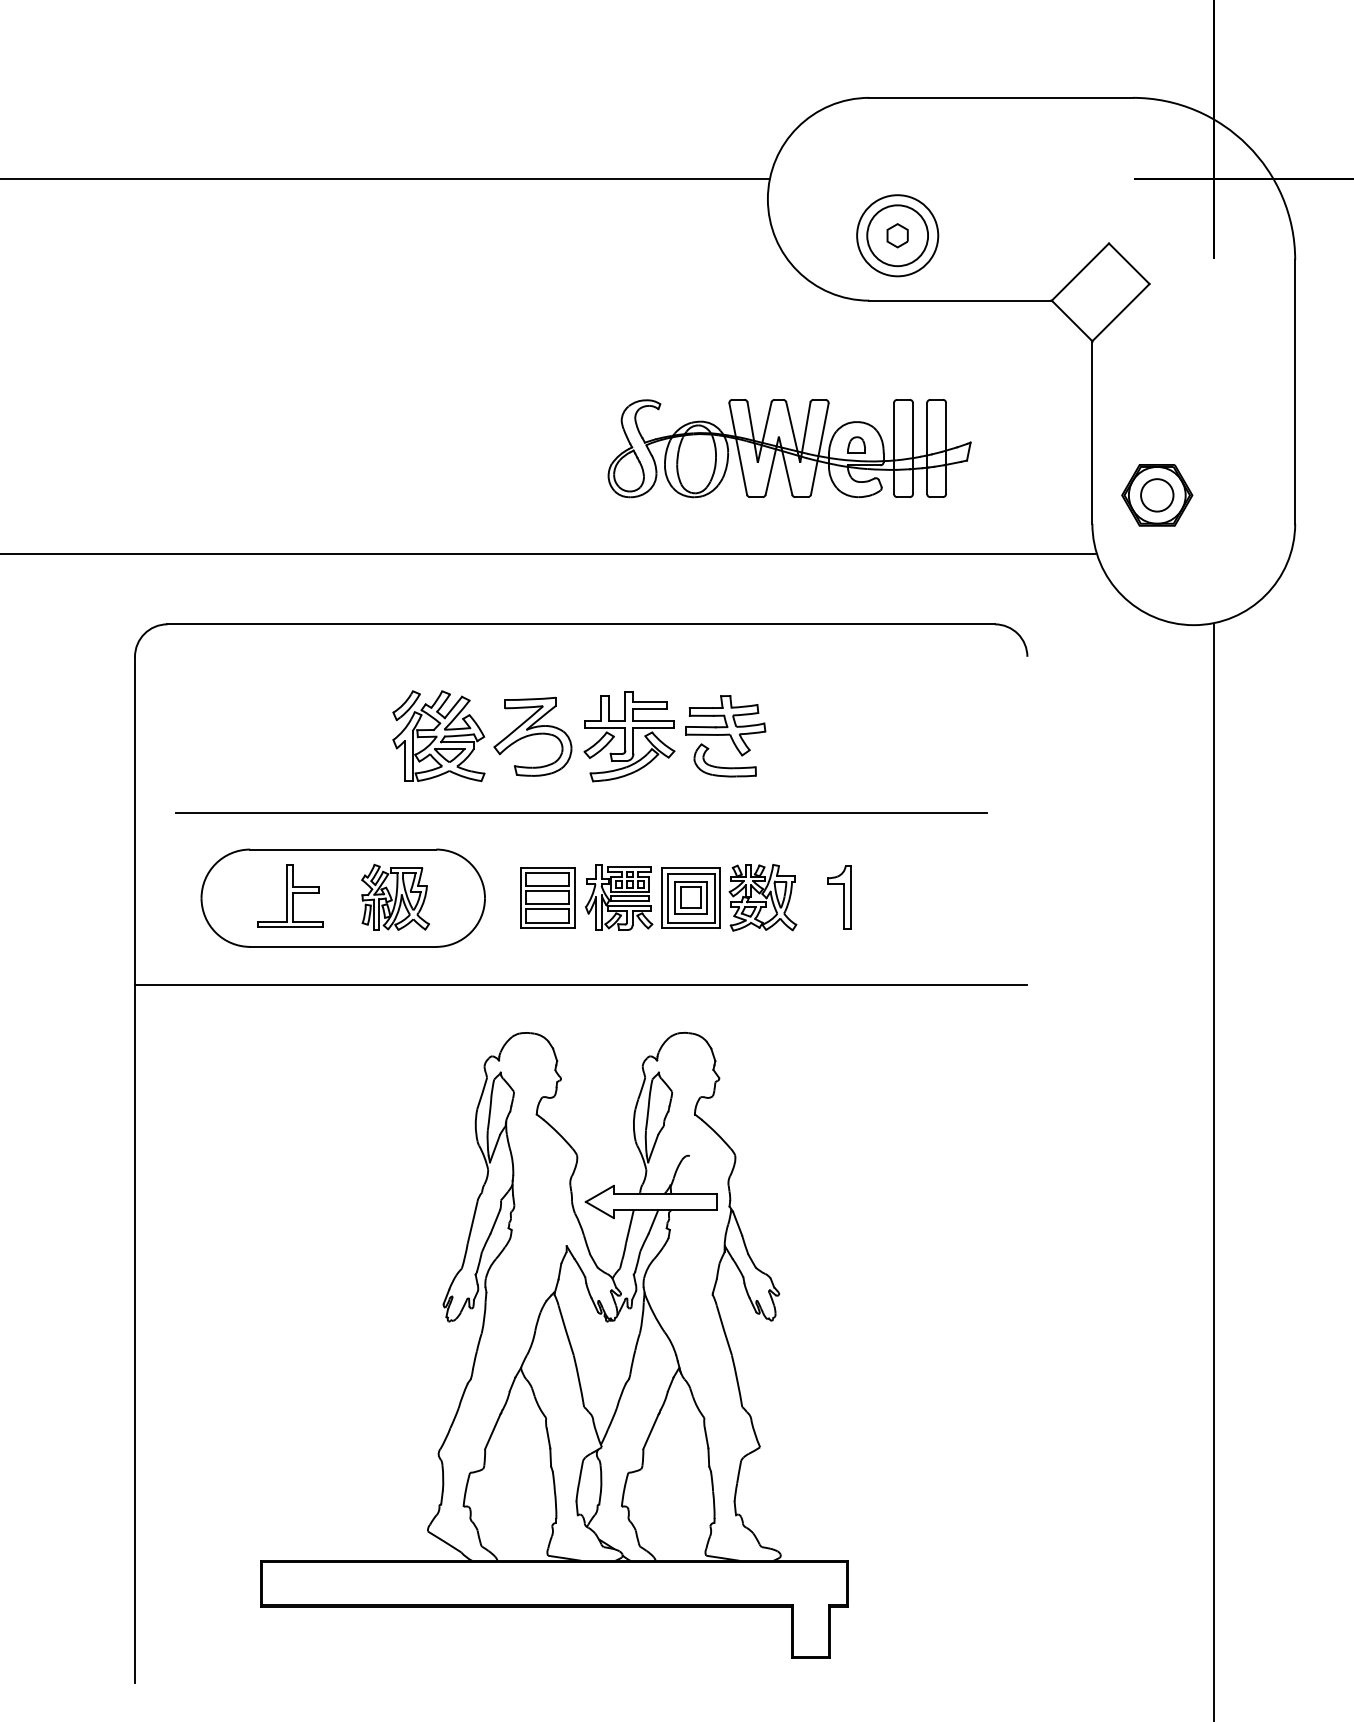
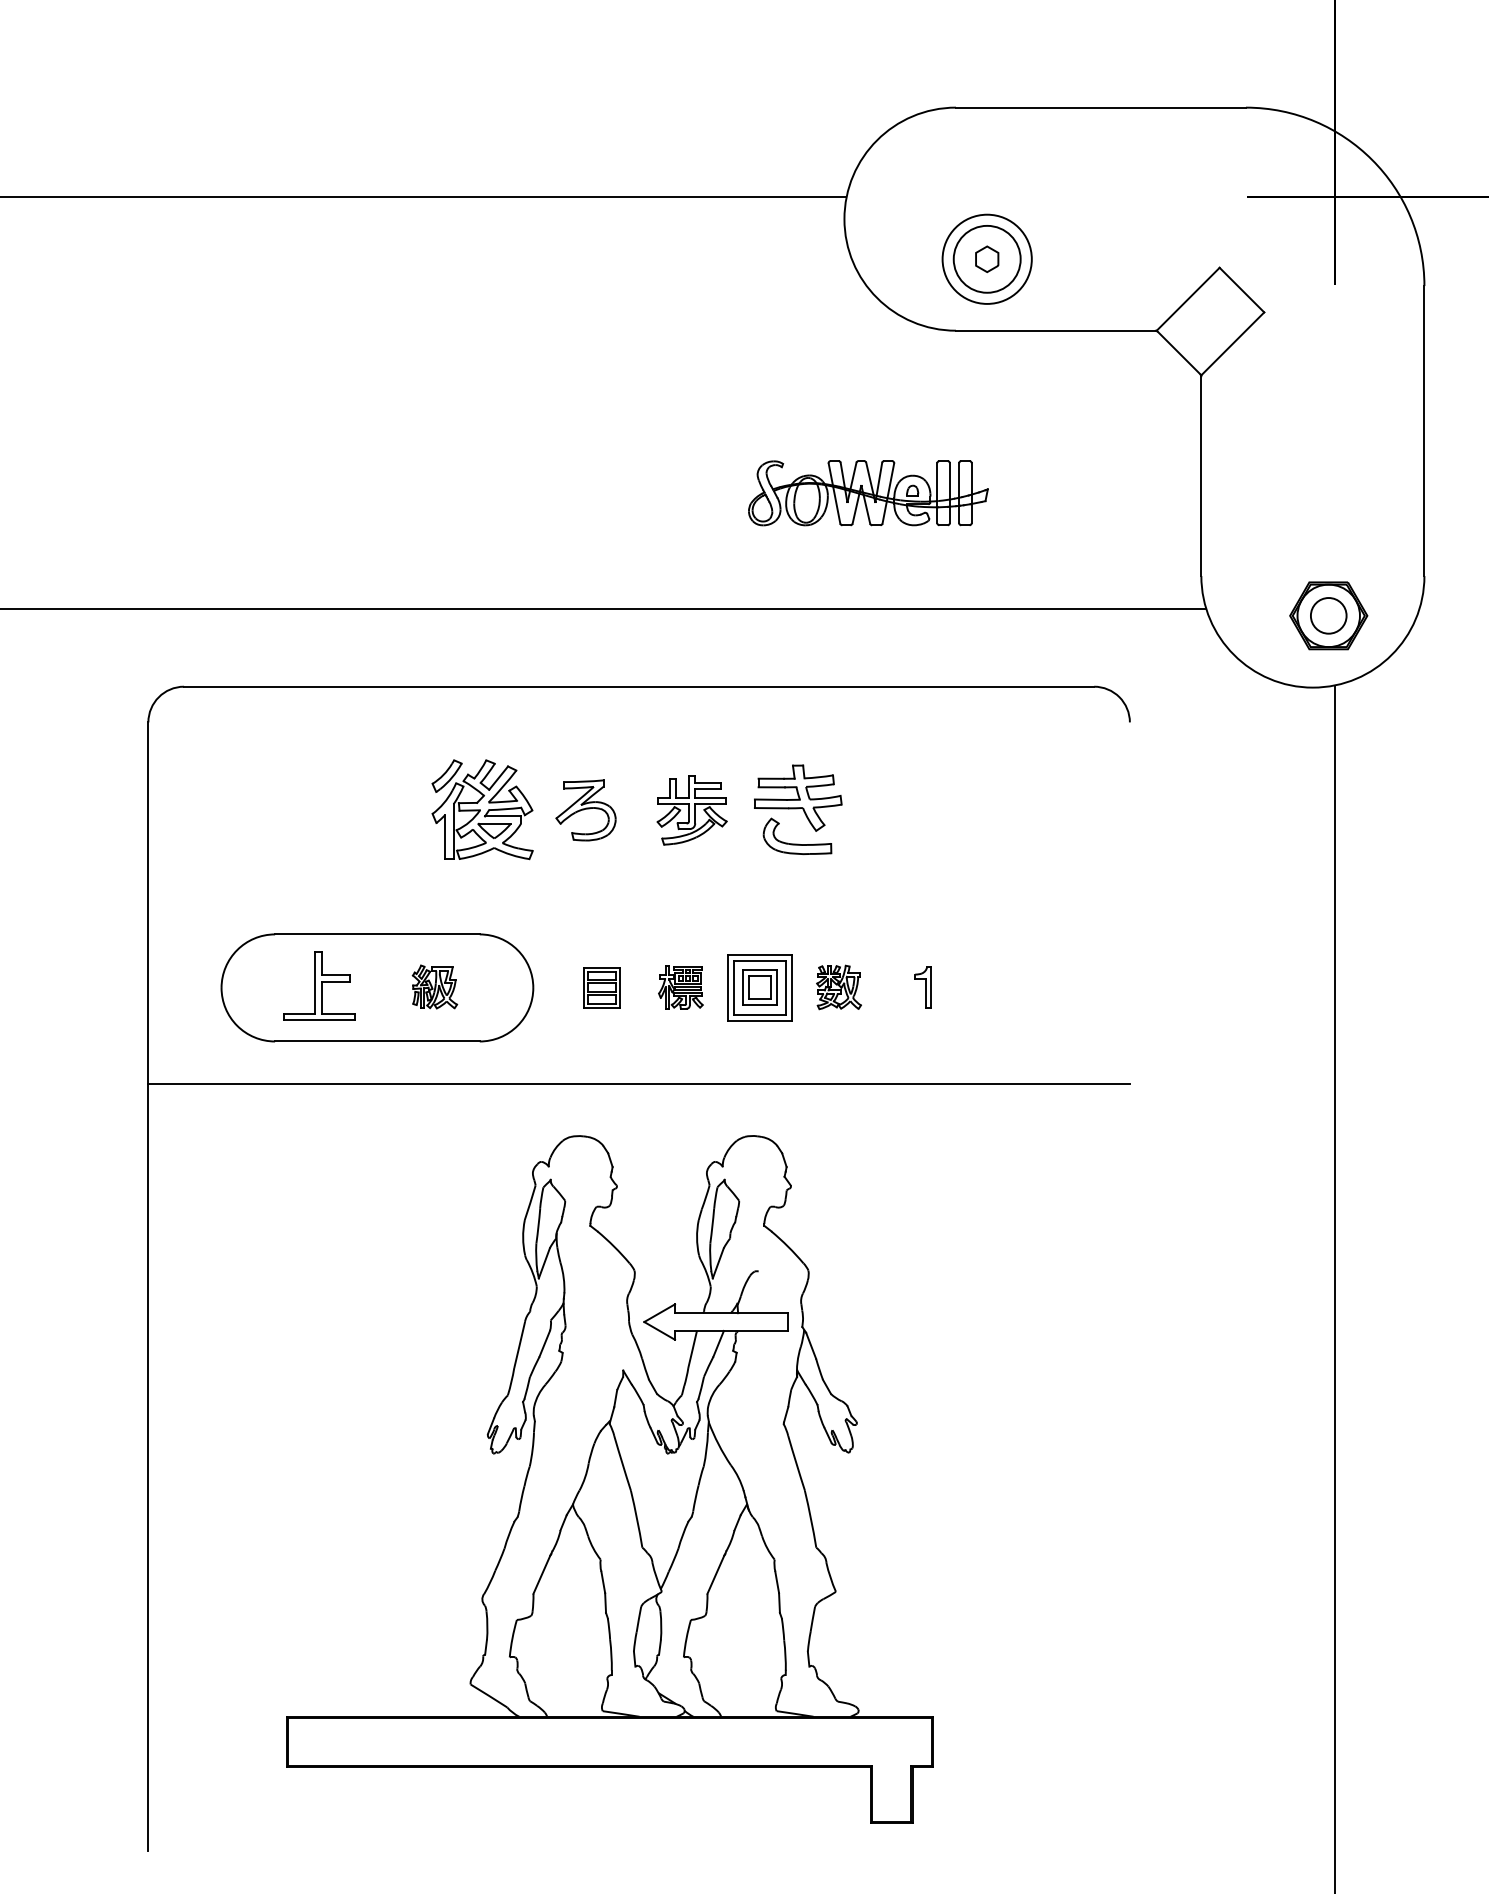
part: (789, 447) -> (868, 492), size x0.6
part: (1157, 495) -> (1328, 615), moved
part: (532, 736) -> (585, 810), size x0.7
part: (628, 736) -> (691, 810), size x0.7
line: (581, 813) -> (639, 894), removed
part: (395, 896) -> (434, 986), size x0.6
part: (546, 897) -> (601, 987), size x0.6
part: (618, 897) -> (680, 987), size x0.6
part: (762, 897) -> (838, 987), size x0.6
part: (838, 897) -> (922, 987), size x0.6

